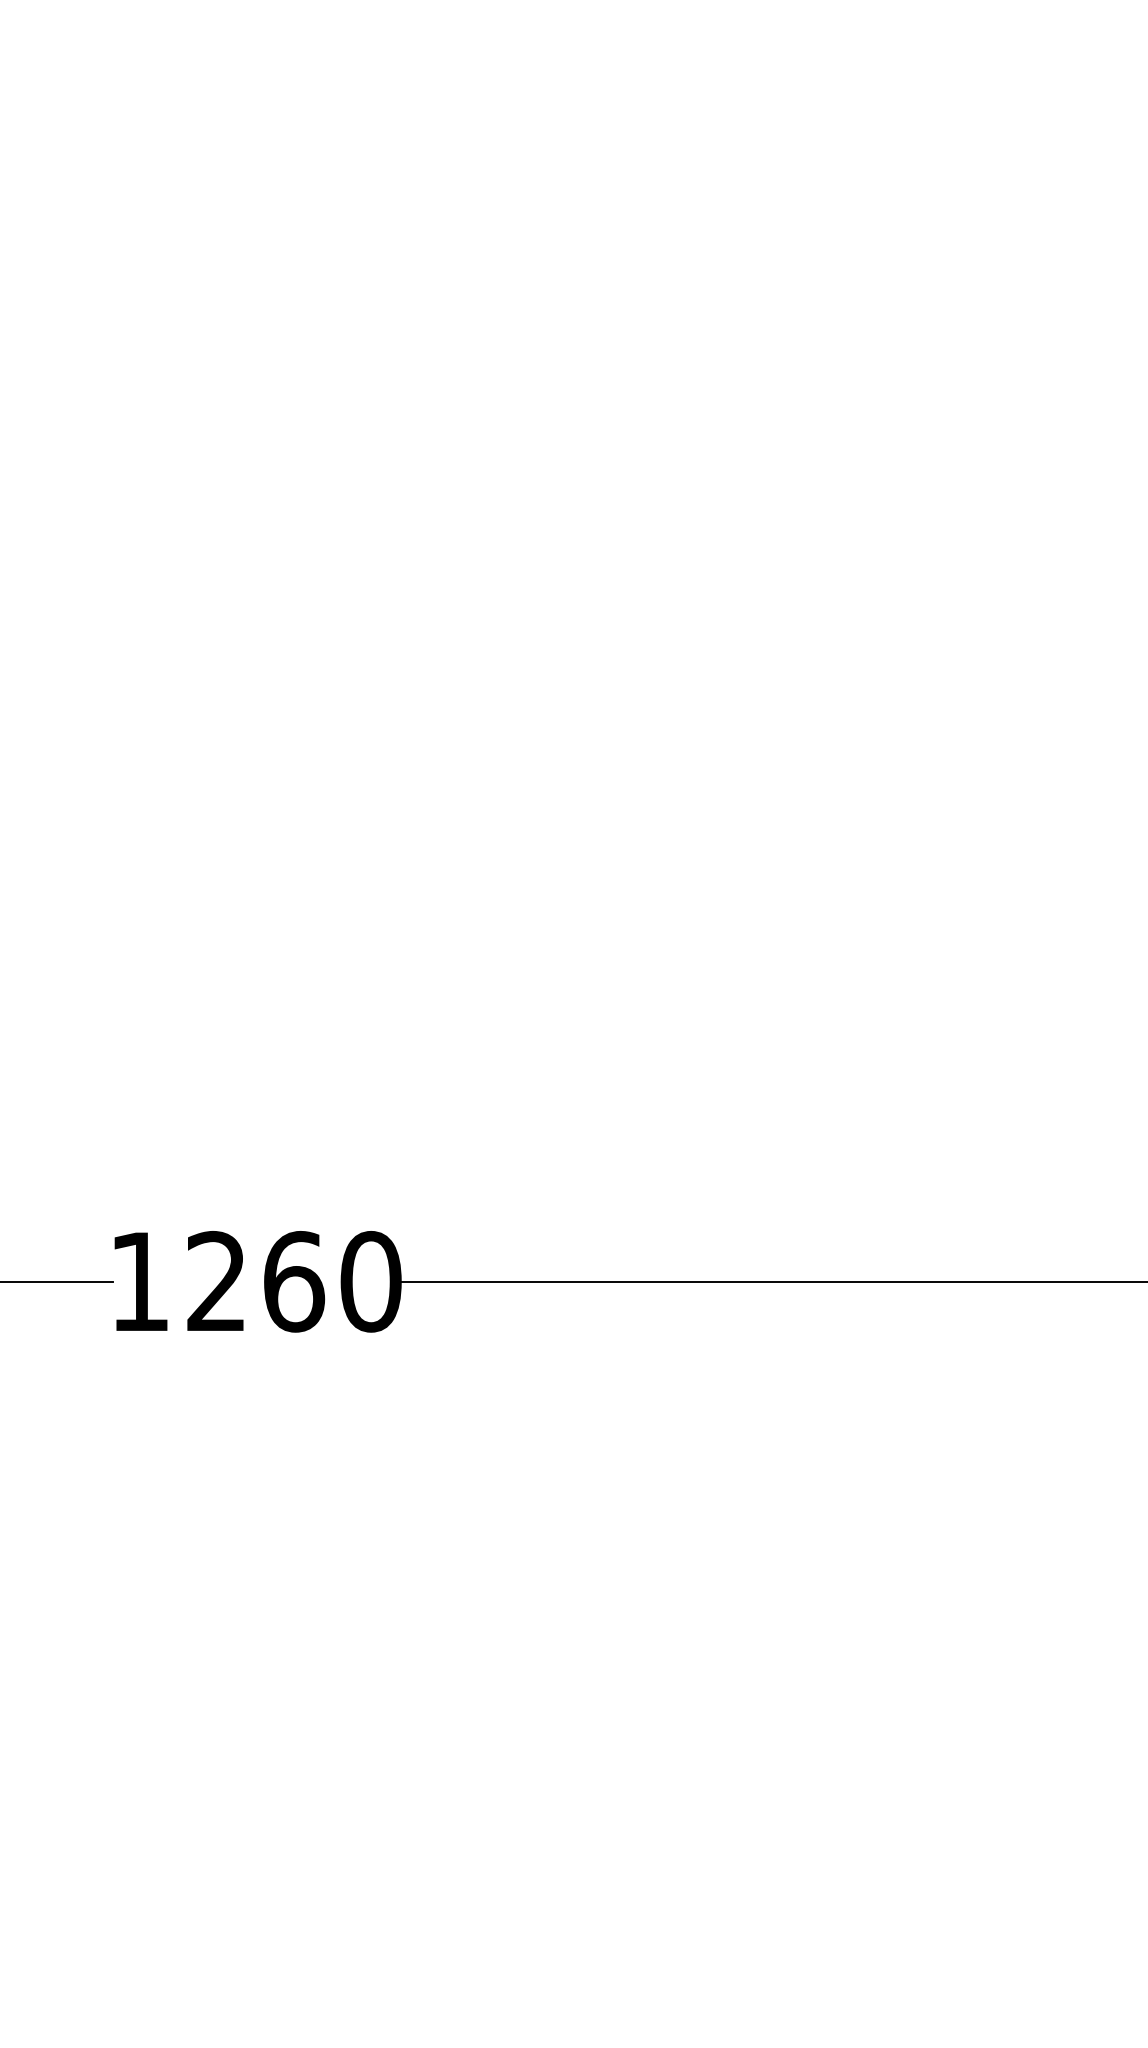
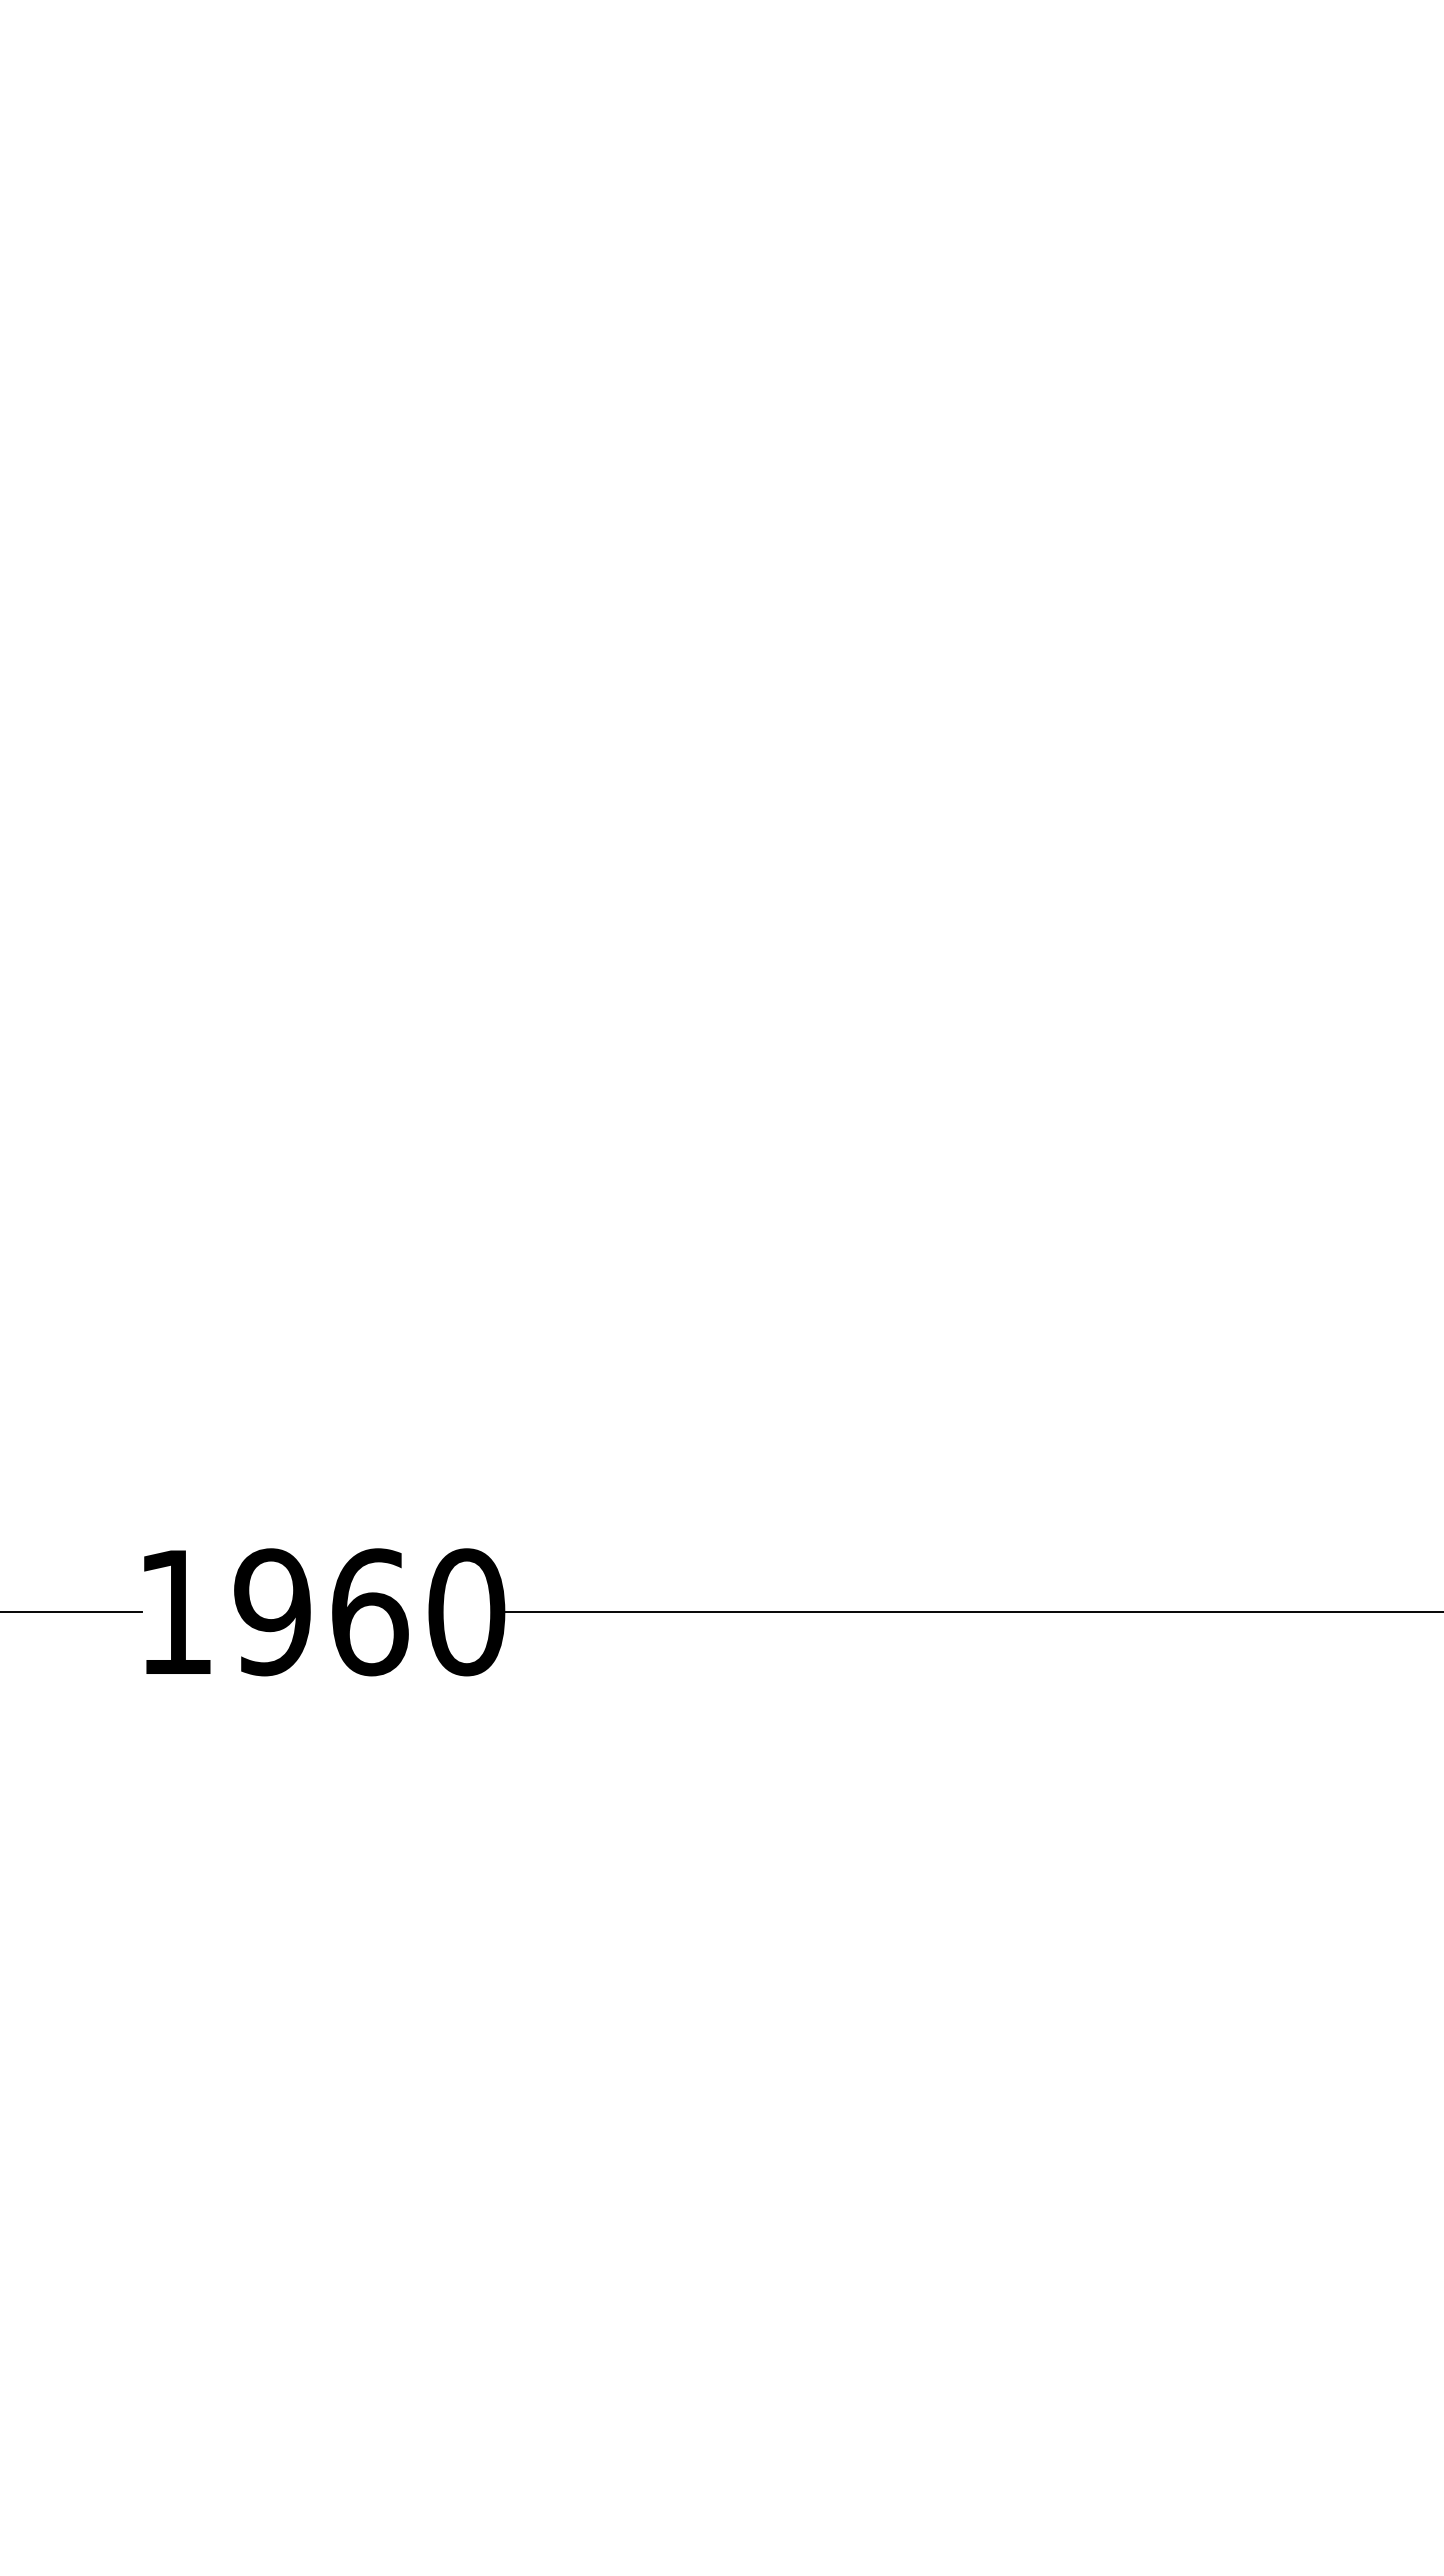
text: (216, 1281) -> (272, 1612), 1260 -> 1960

